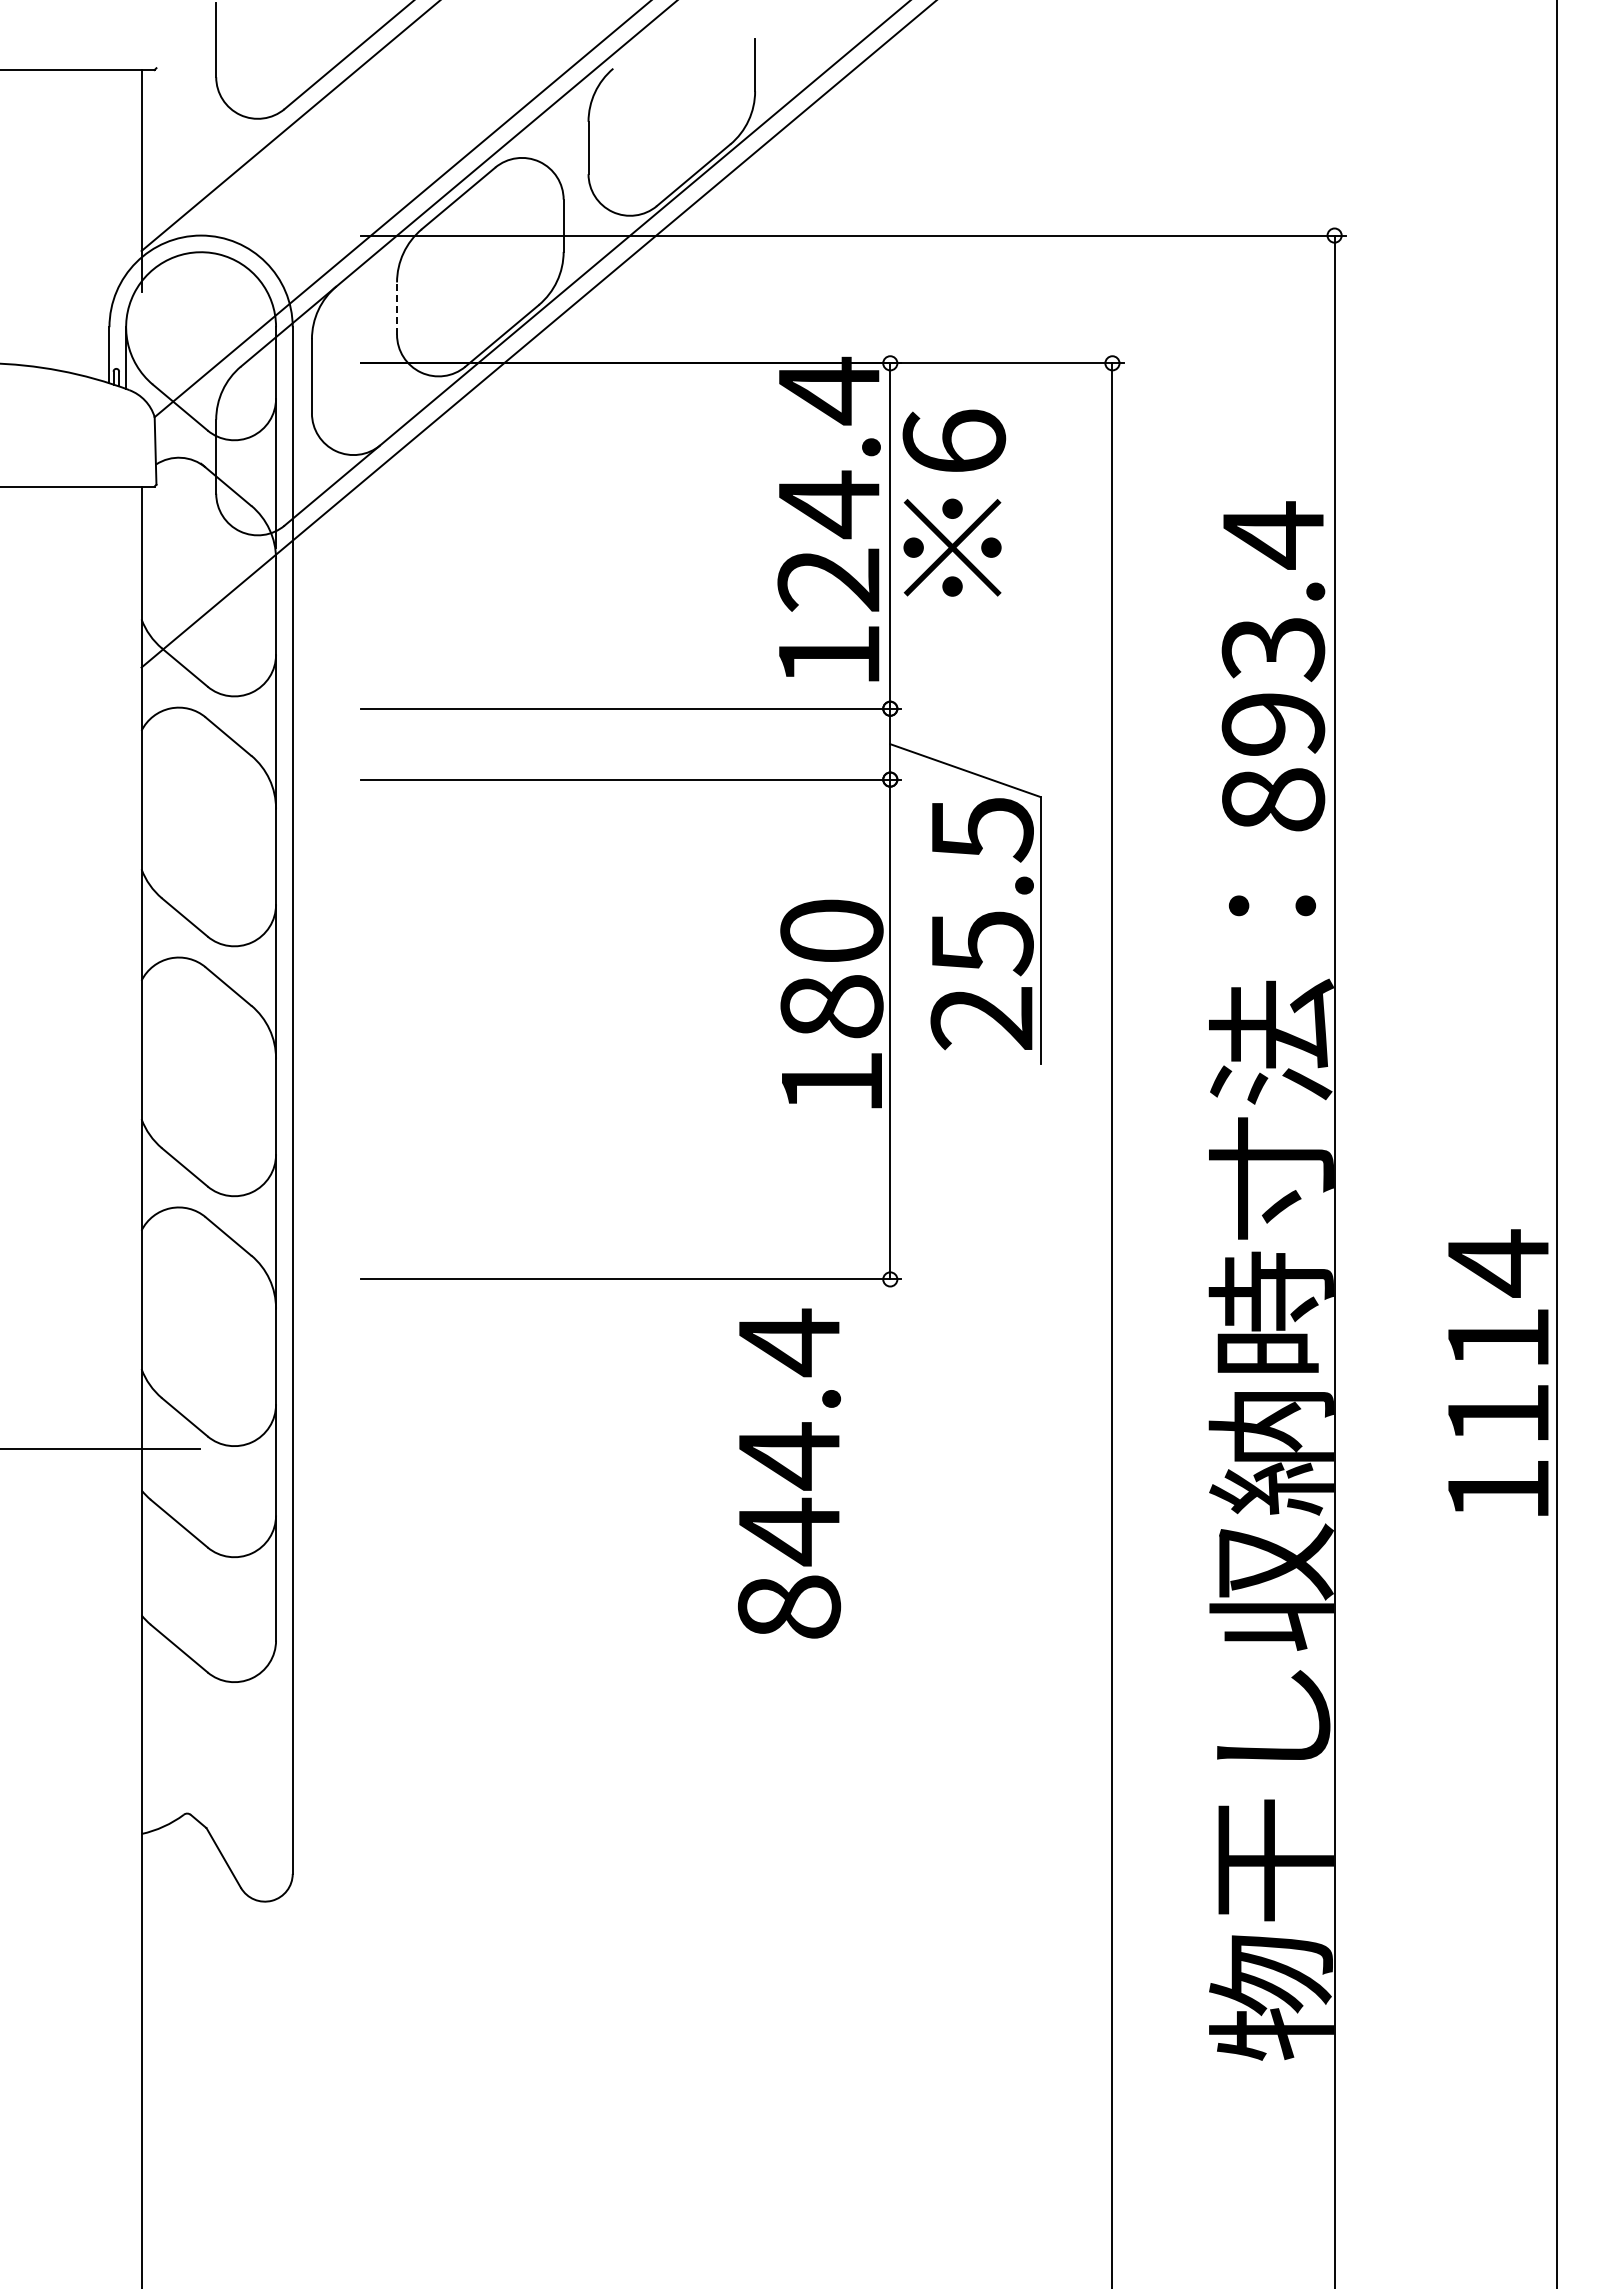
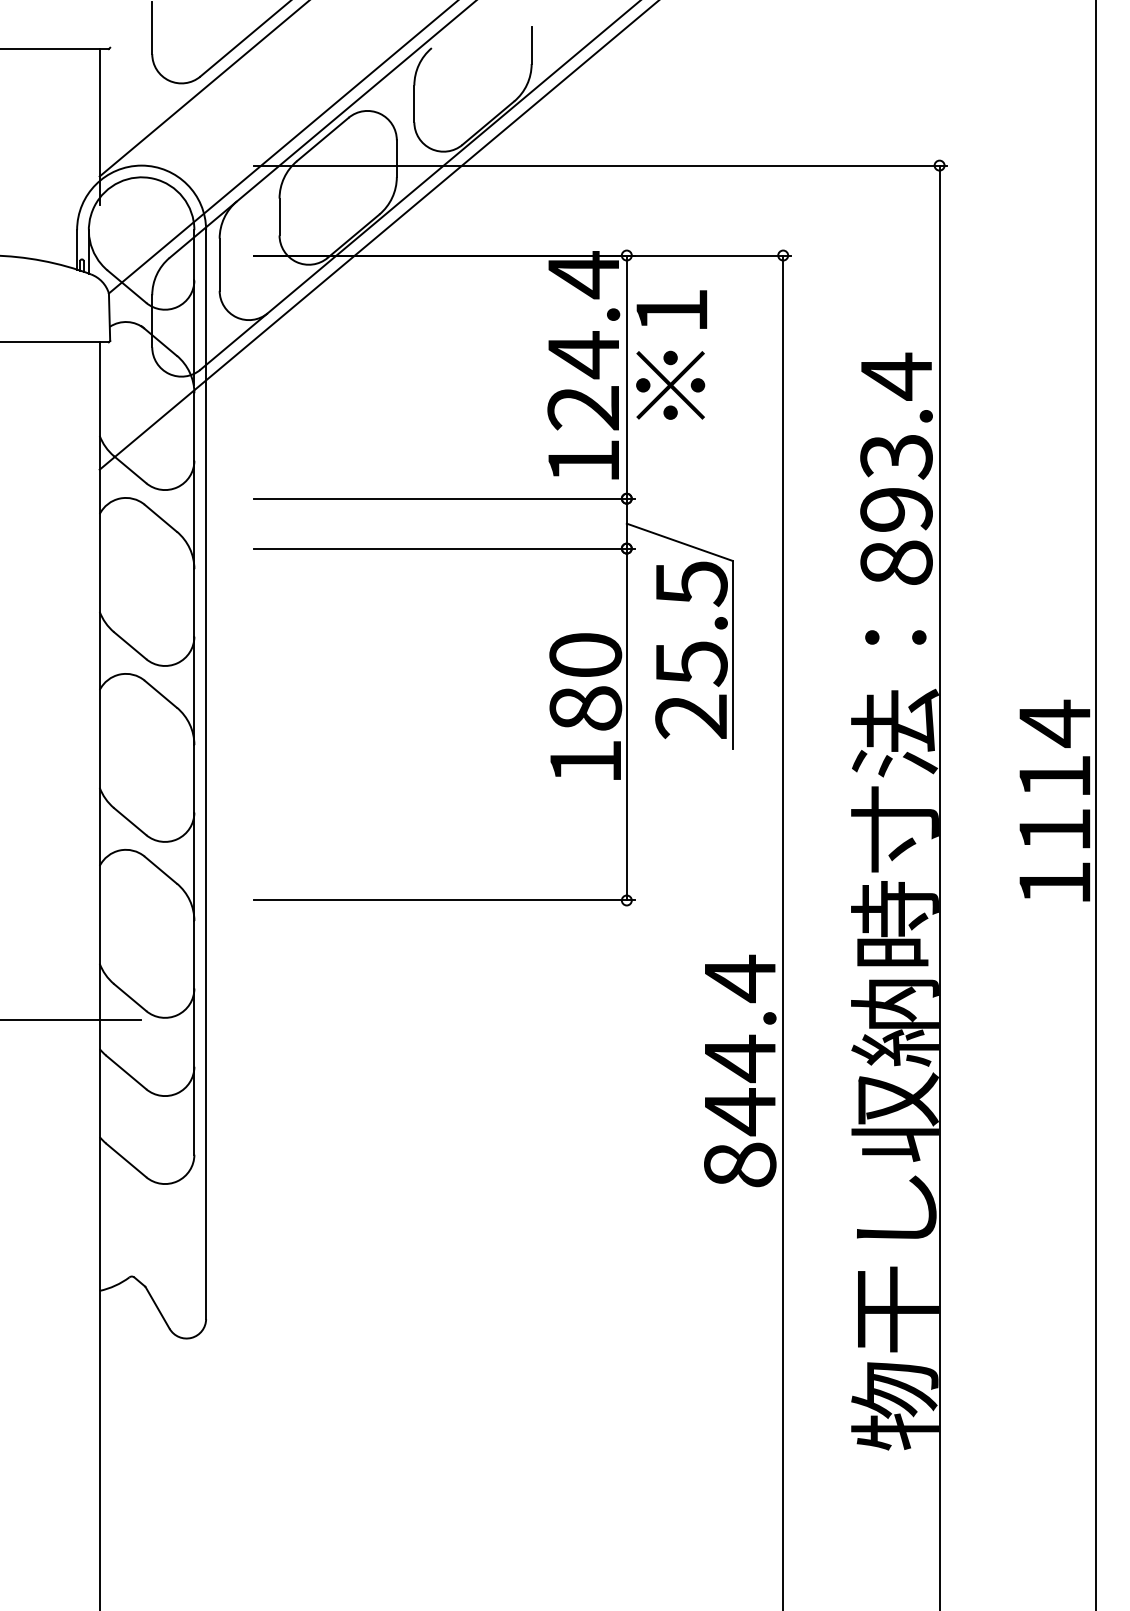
line: (397, 308) -> (279, 216), dashed -> solid
text: (954, 440) -> (672, 309), 6 -> 1
text: (1498, 1372) -> (1054, 800), moved
text: (789, 1473) -> (740, 1070), moved

